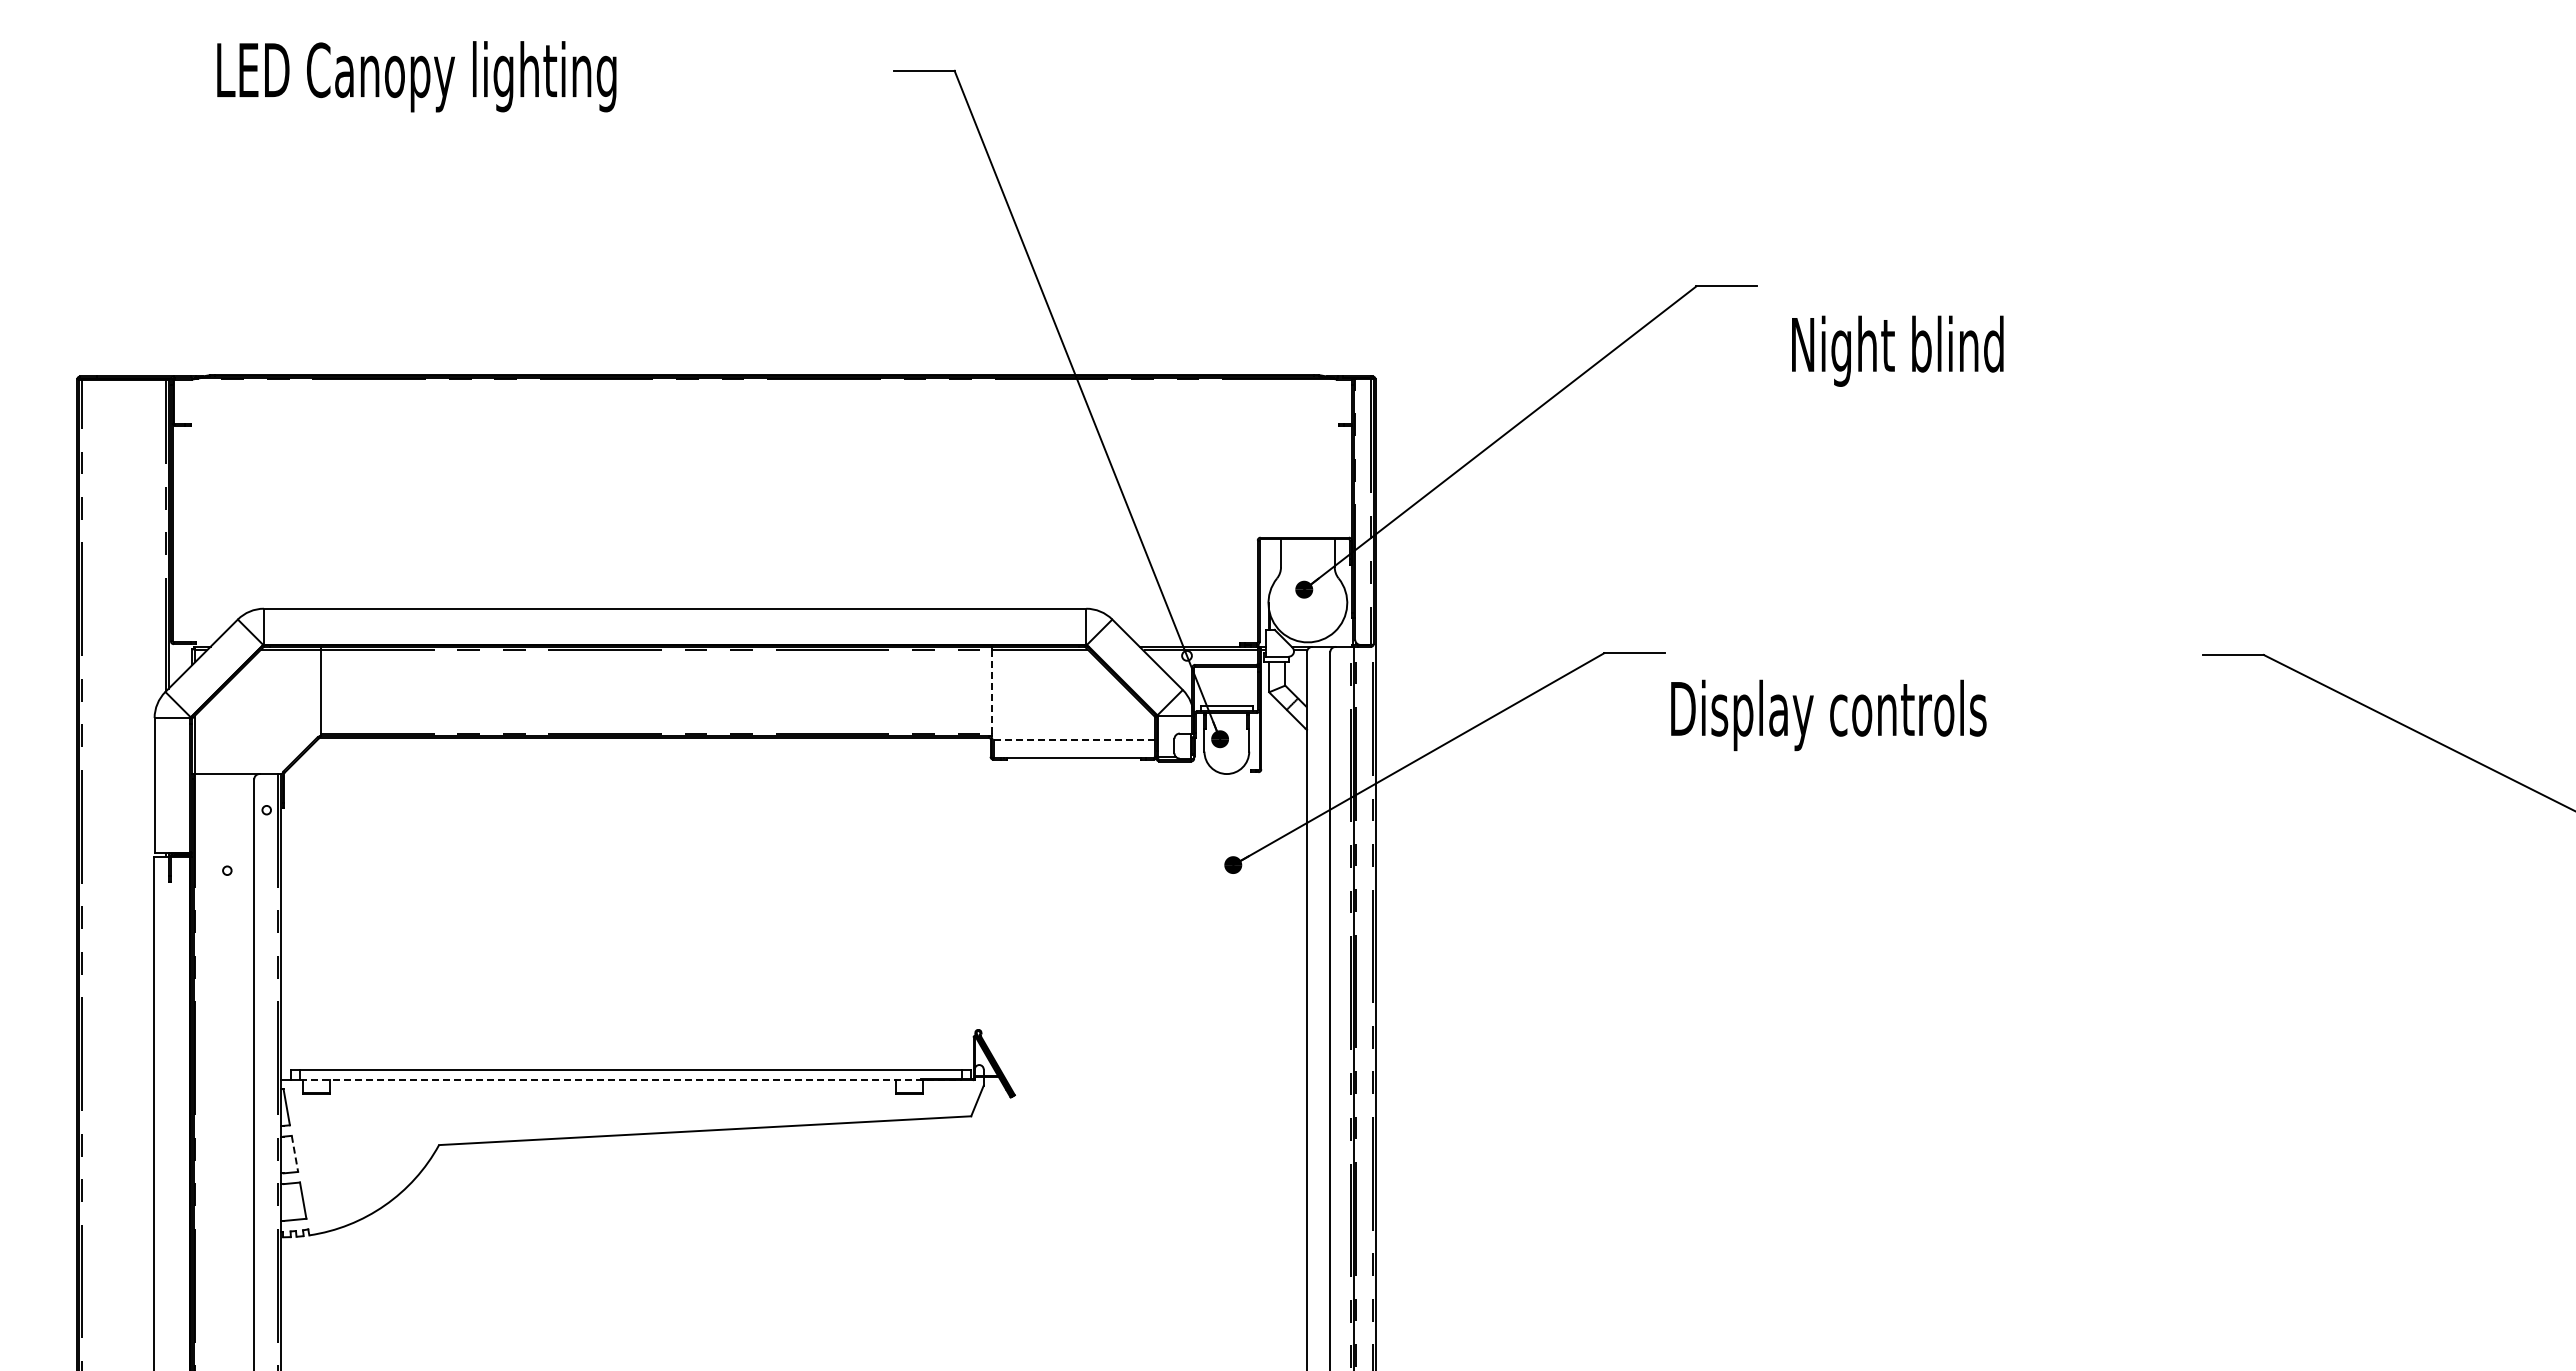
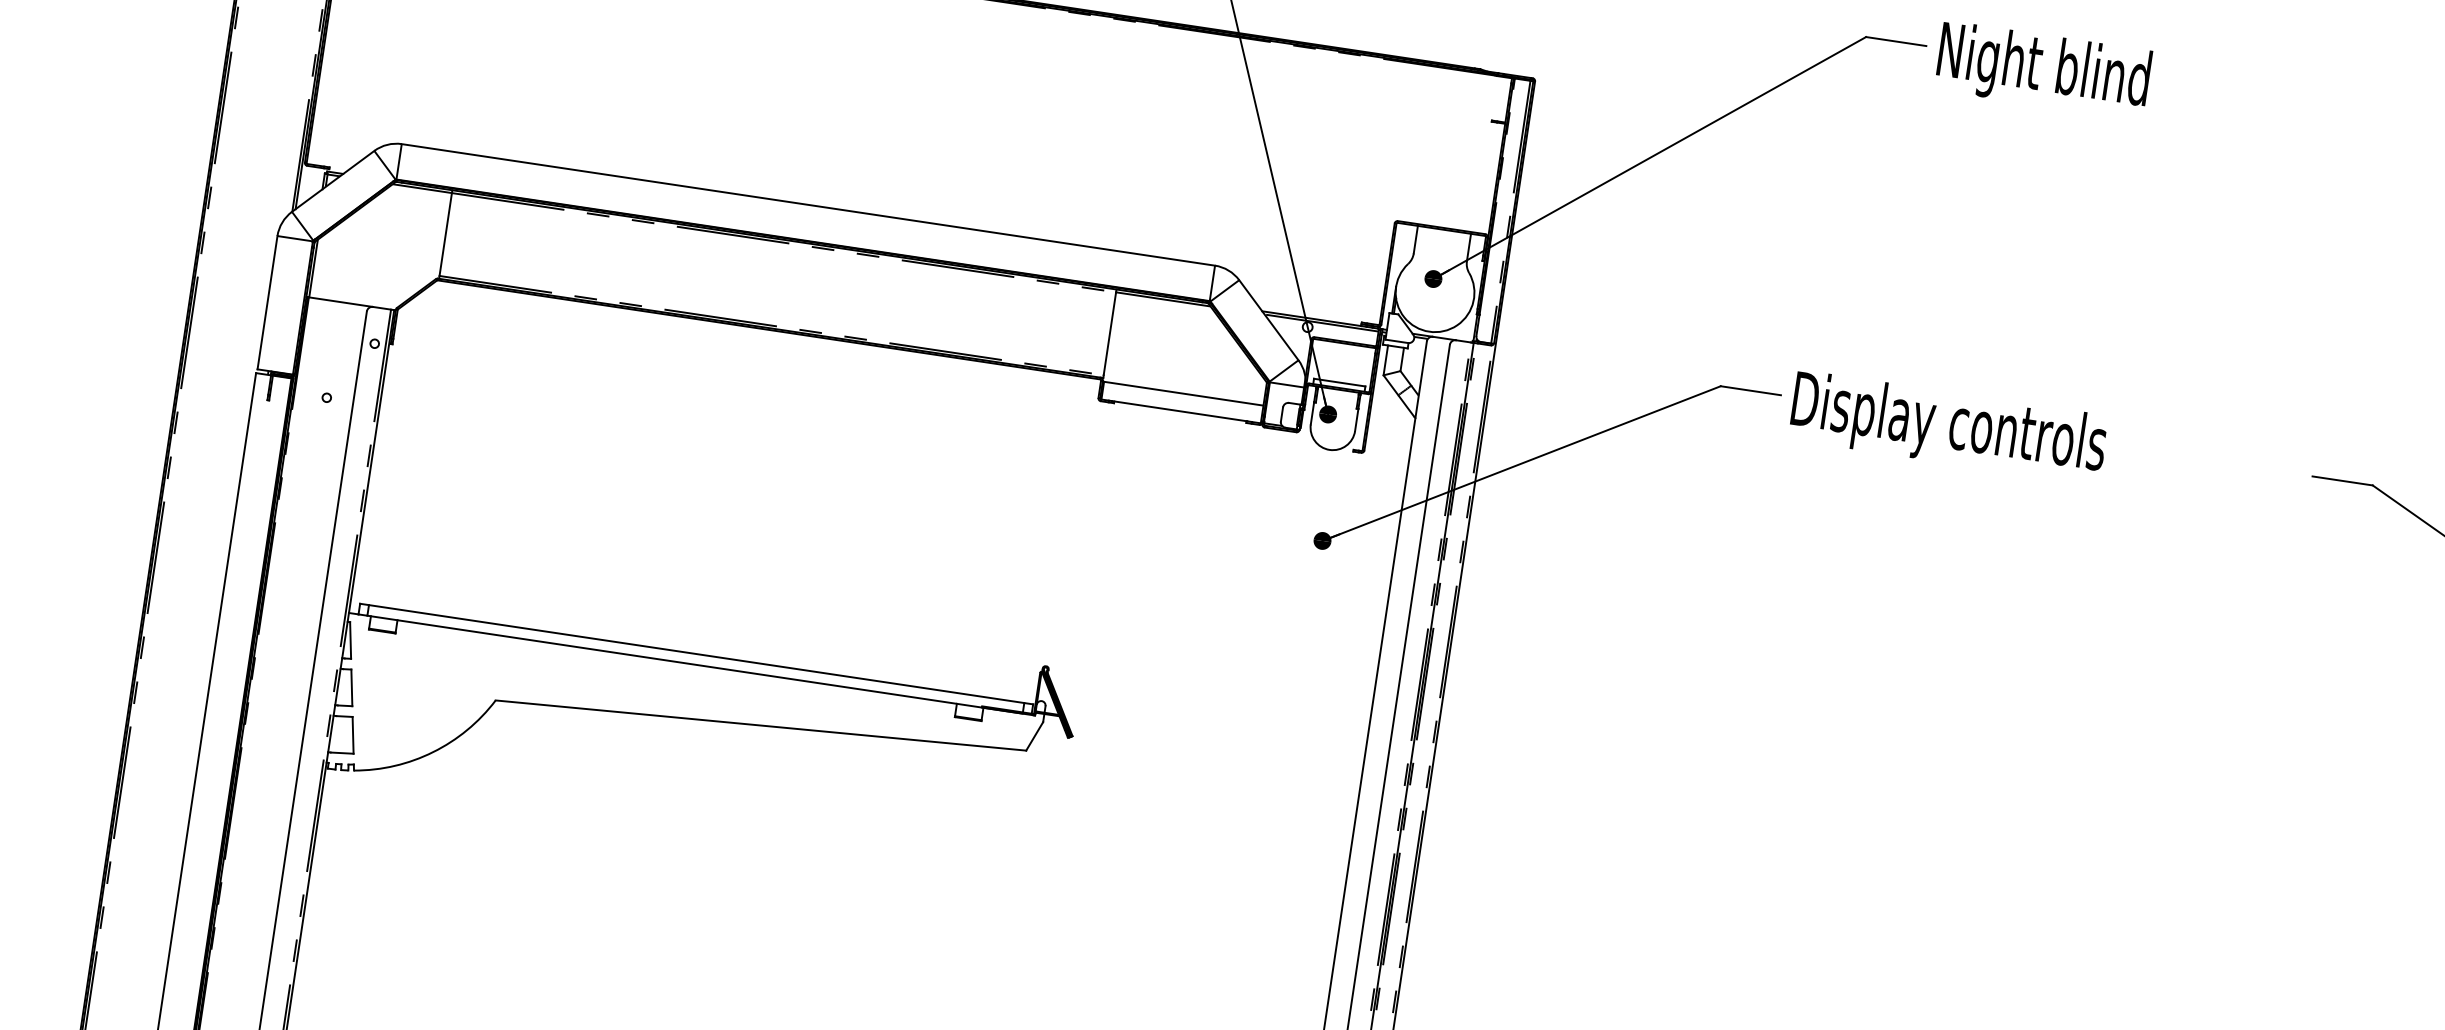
text: (1897, 350) -> (2043, 69), moved
line: (992, 691) -> (1110, 333), dashed -> solid
text: (1828, 715) -> (1948, 427), moved
line: (1074, 740) -> (1183, 394), dashed -> solid
line: (631, 1080) -> (695, 665), dashed -> solid
line: (295, 1154) -> (352, 688), dashed -> solid

